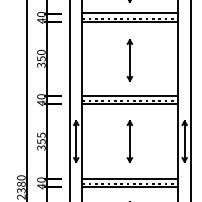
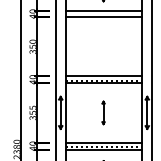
line: (129, 18) -> (103, 14), removed
part: (129, 59) -> (103, 47), removed
part: (129, 141) -> (103, 112), size x0.7

